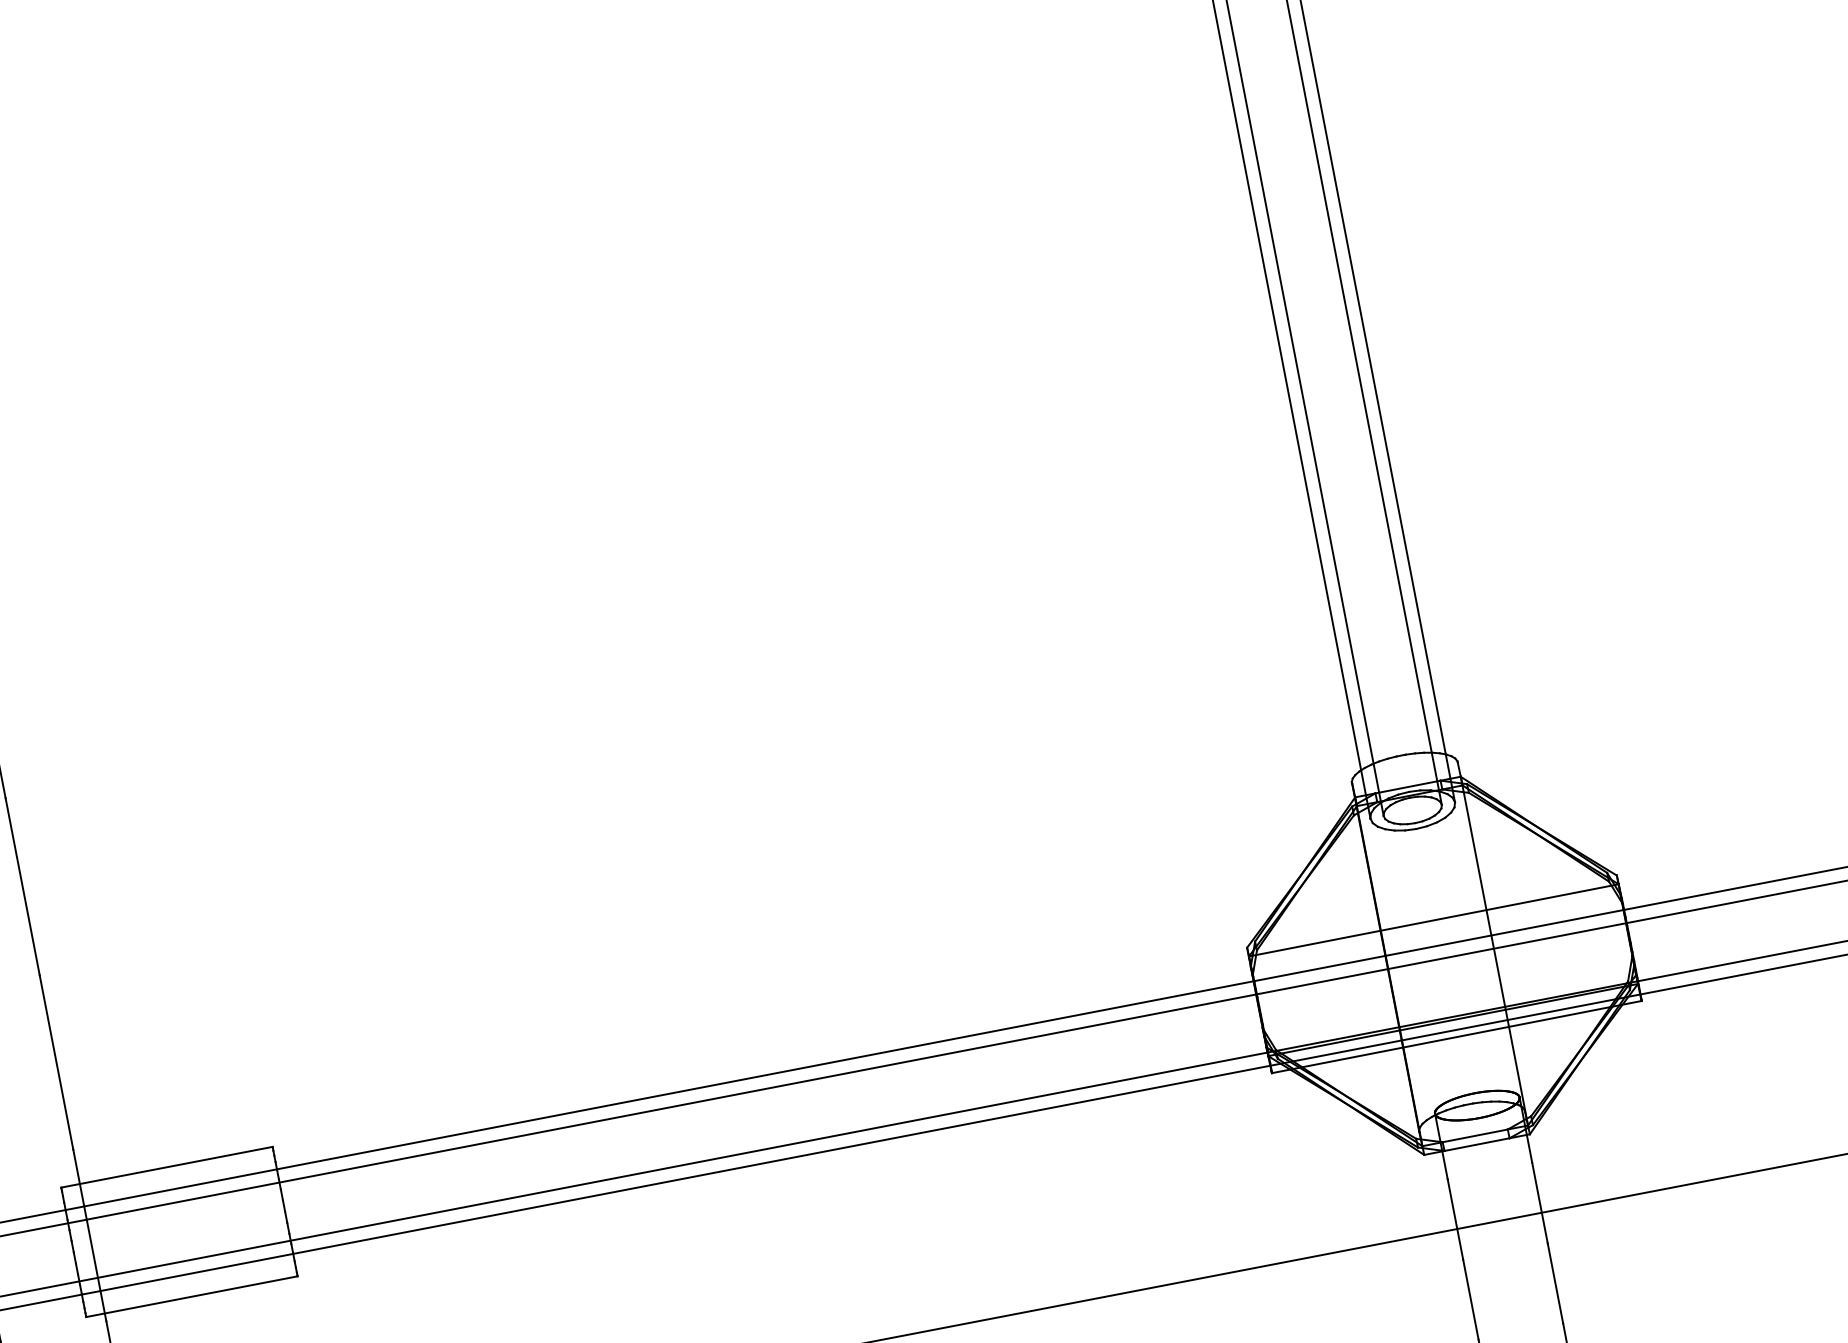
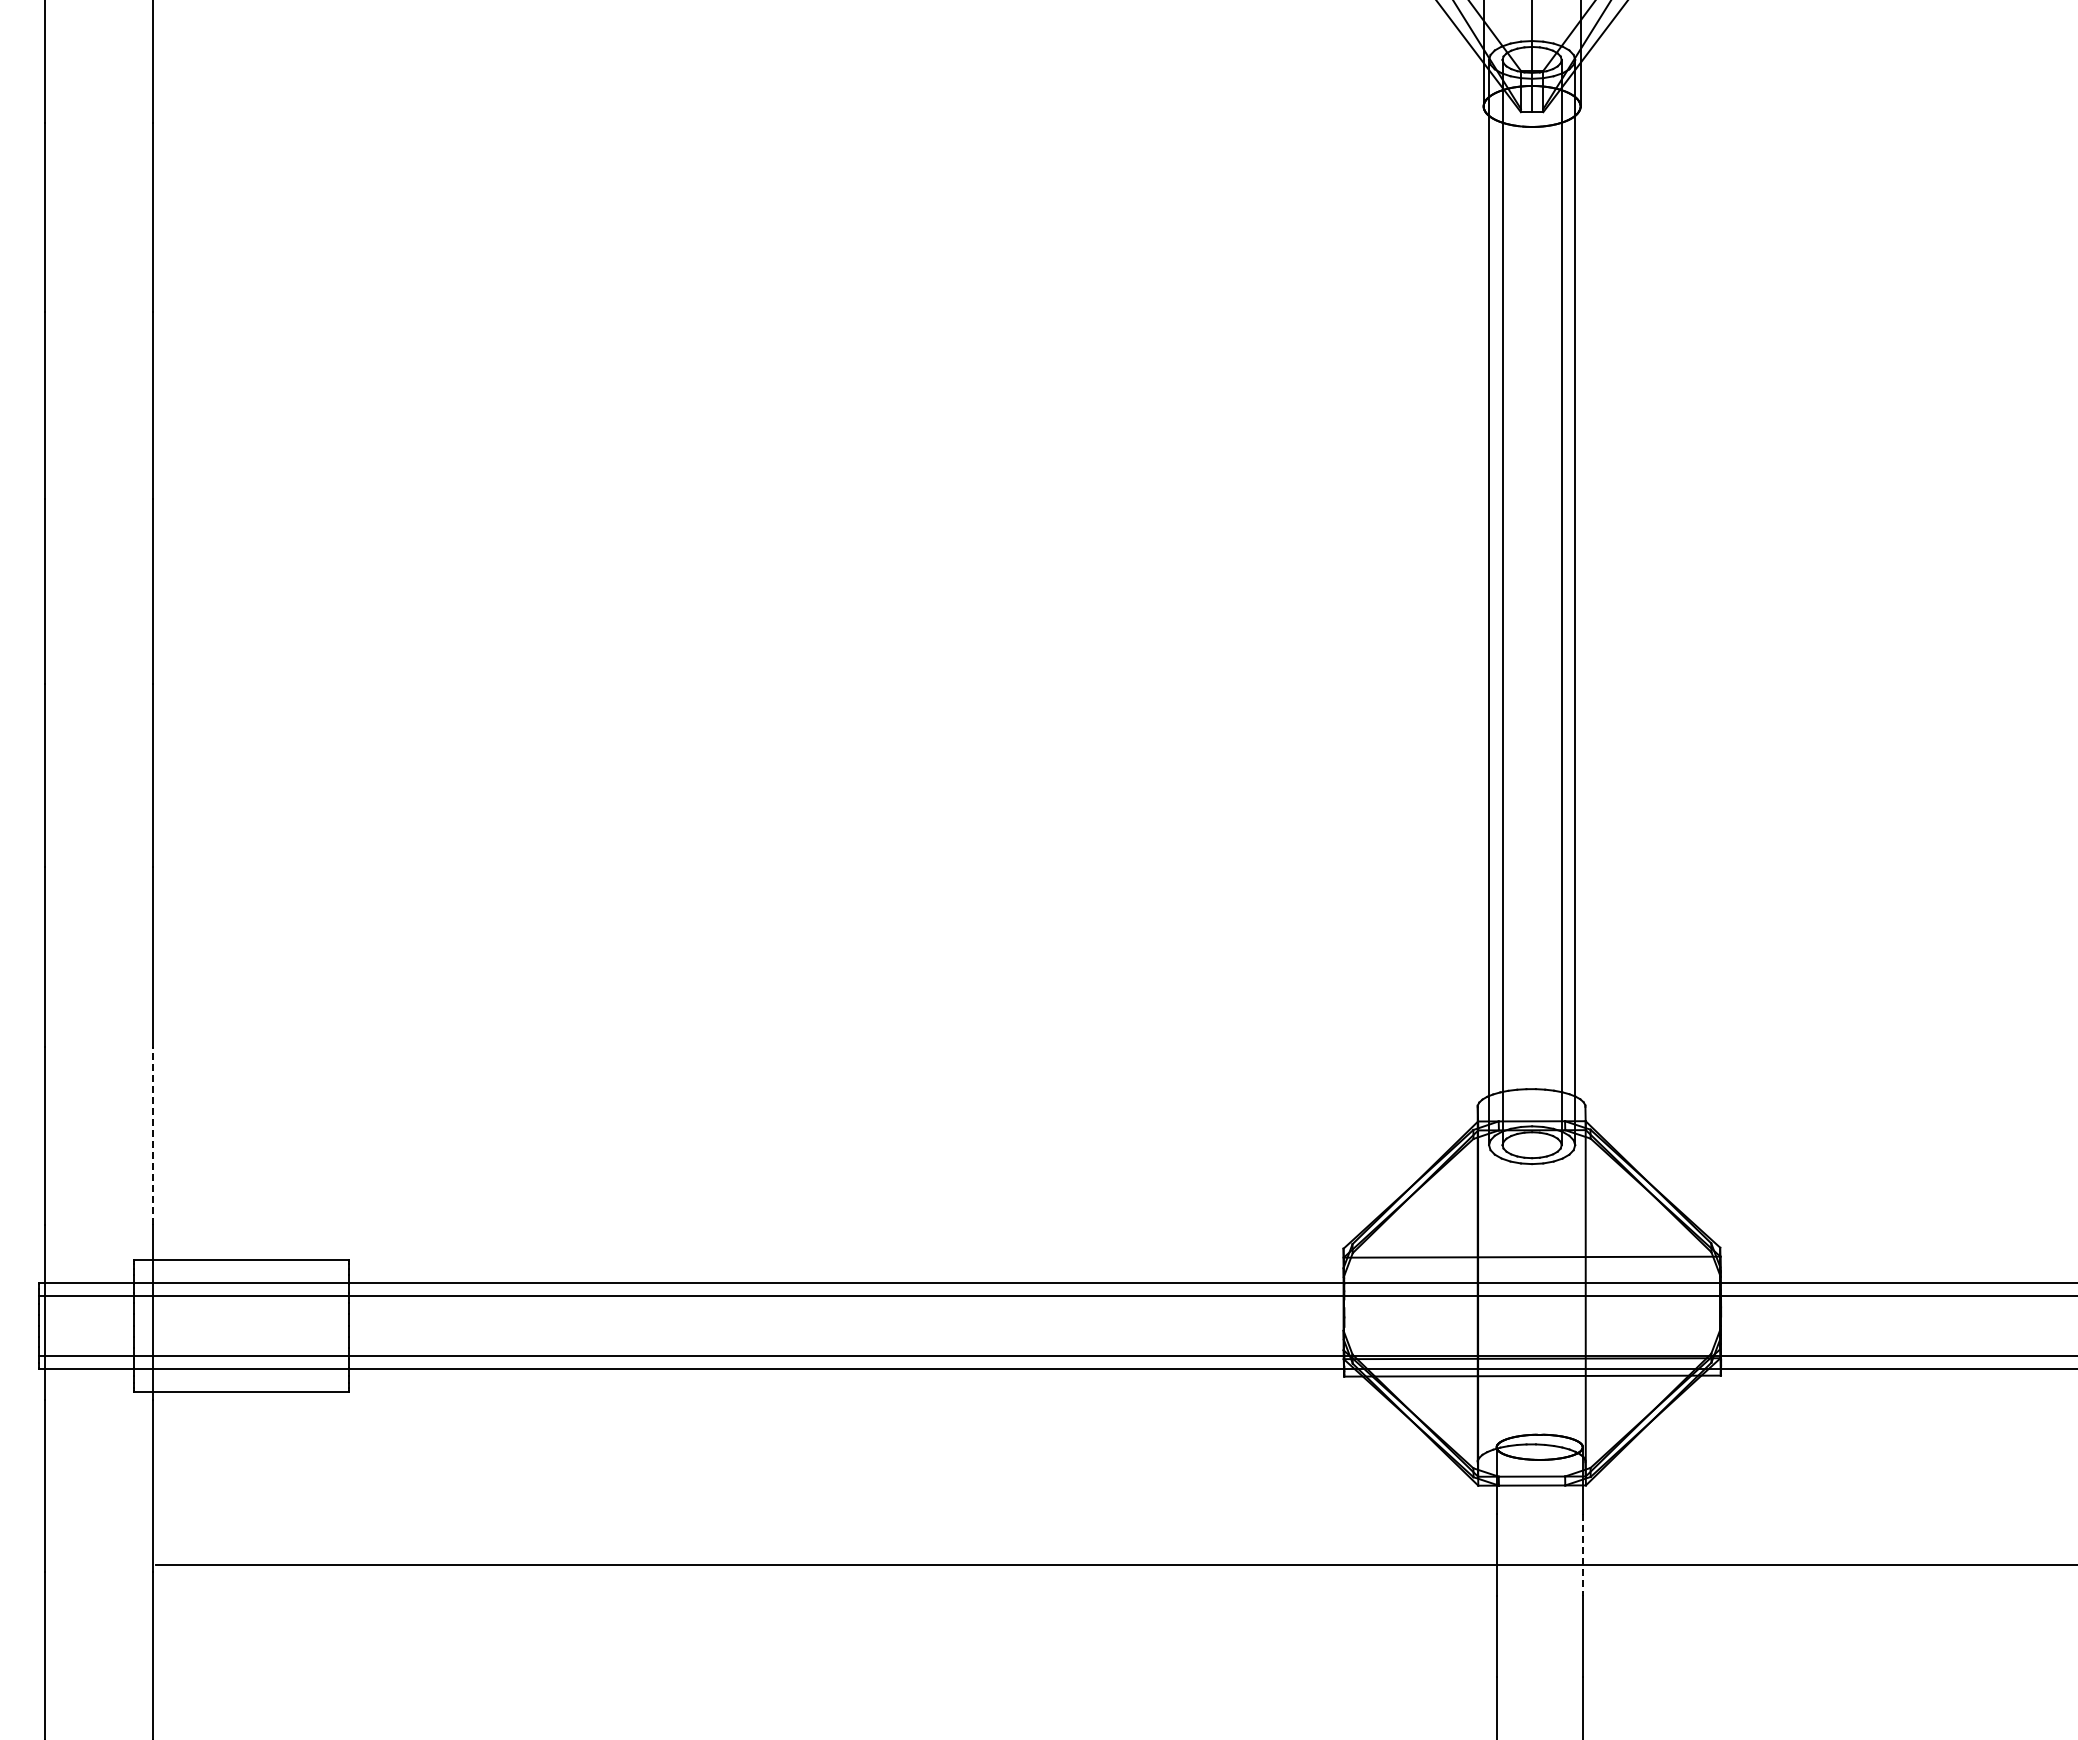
line: (56, 1062) -> (152, 1136), solid -> dashed
line: (1539, 1203) -> (1582, 1555), solid -> dashed

